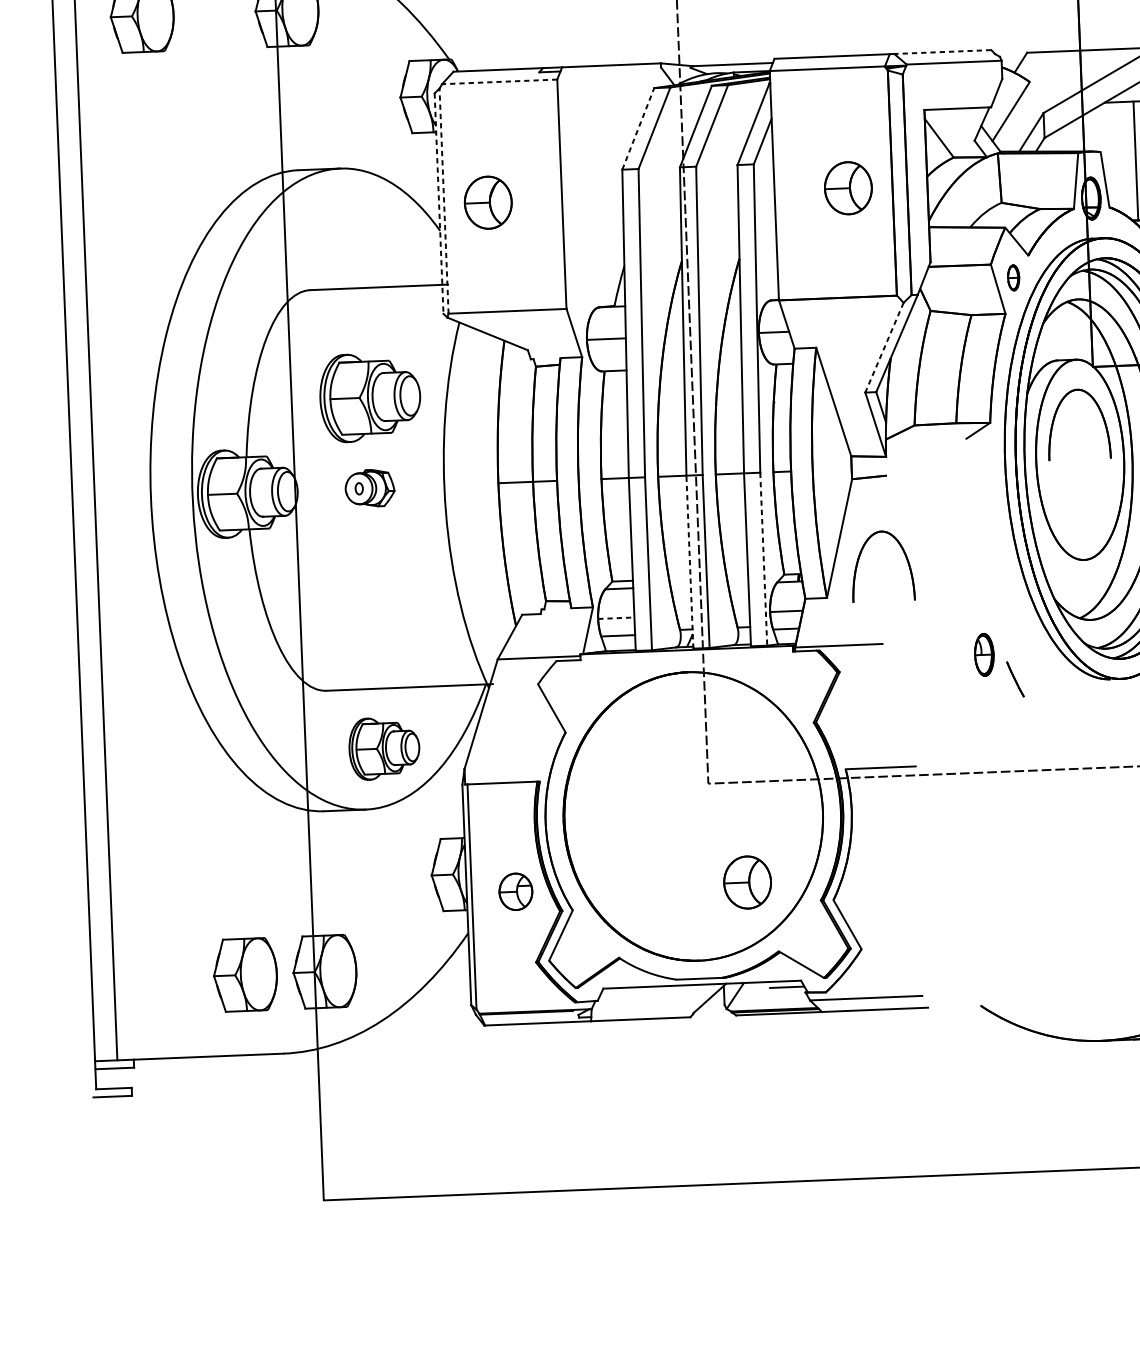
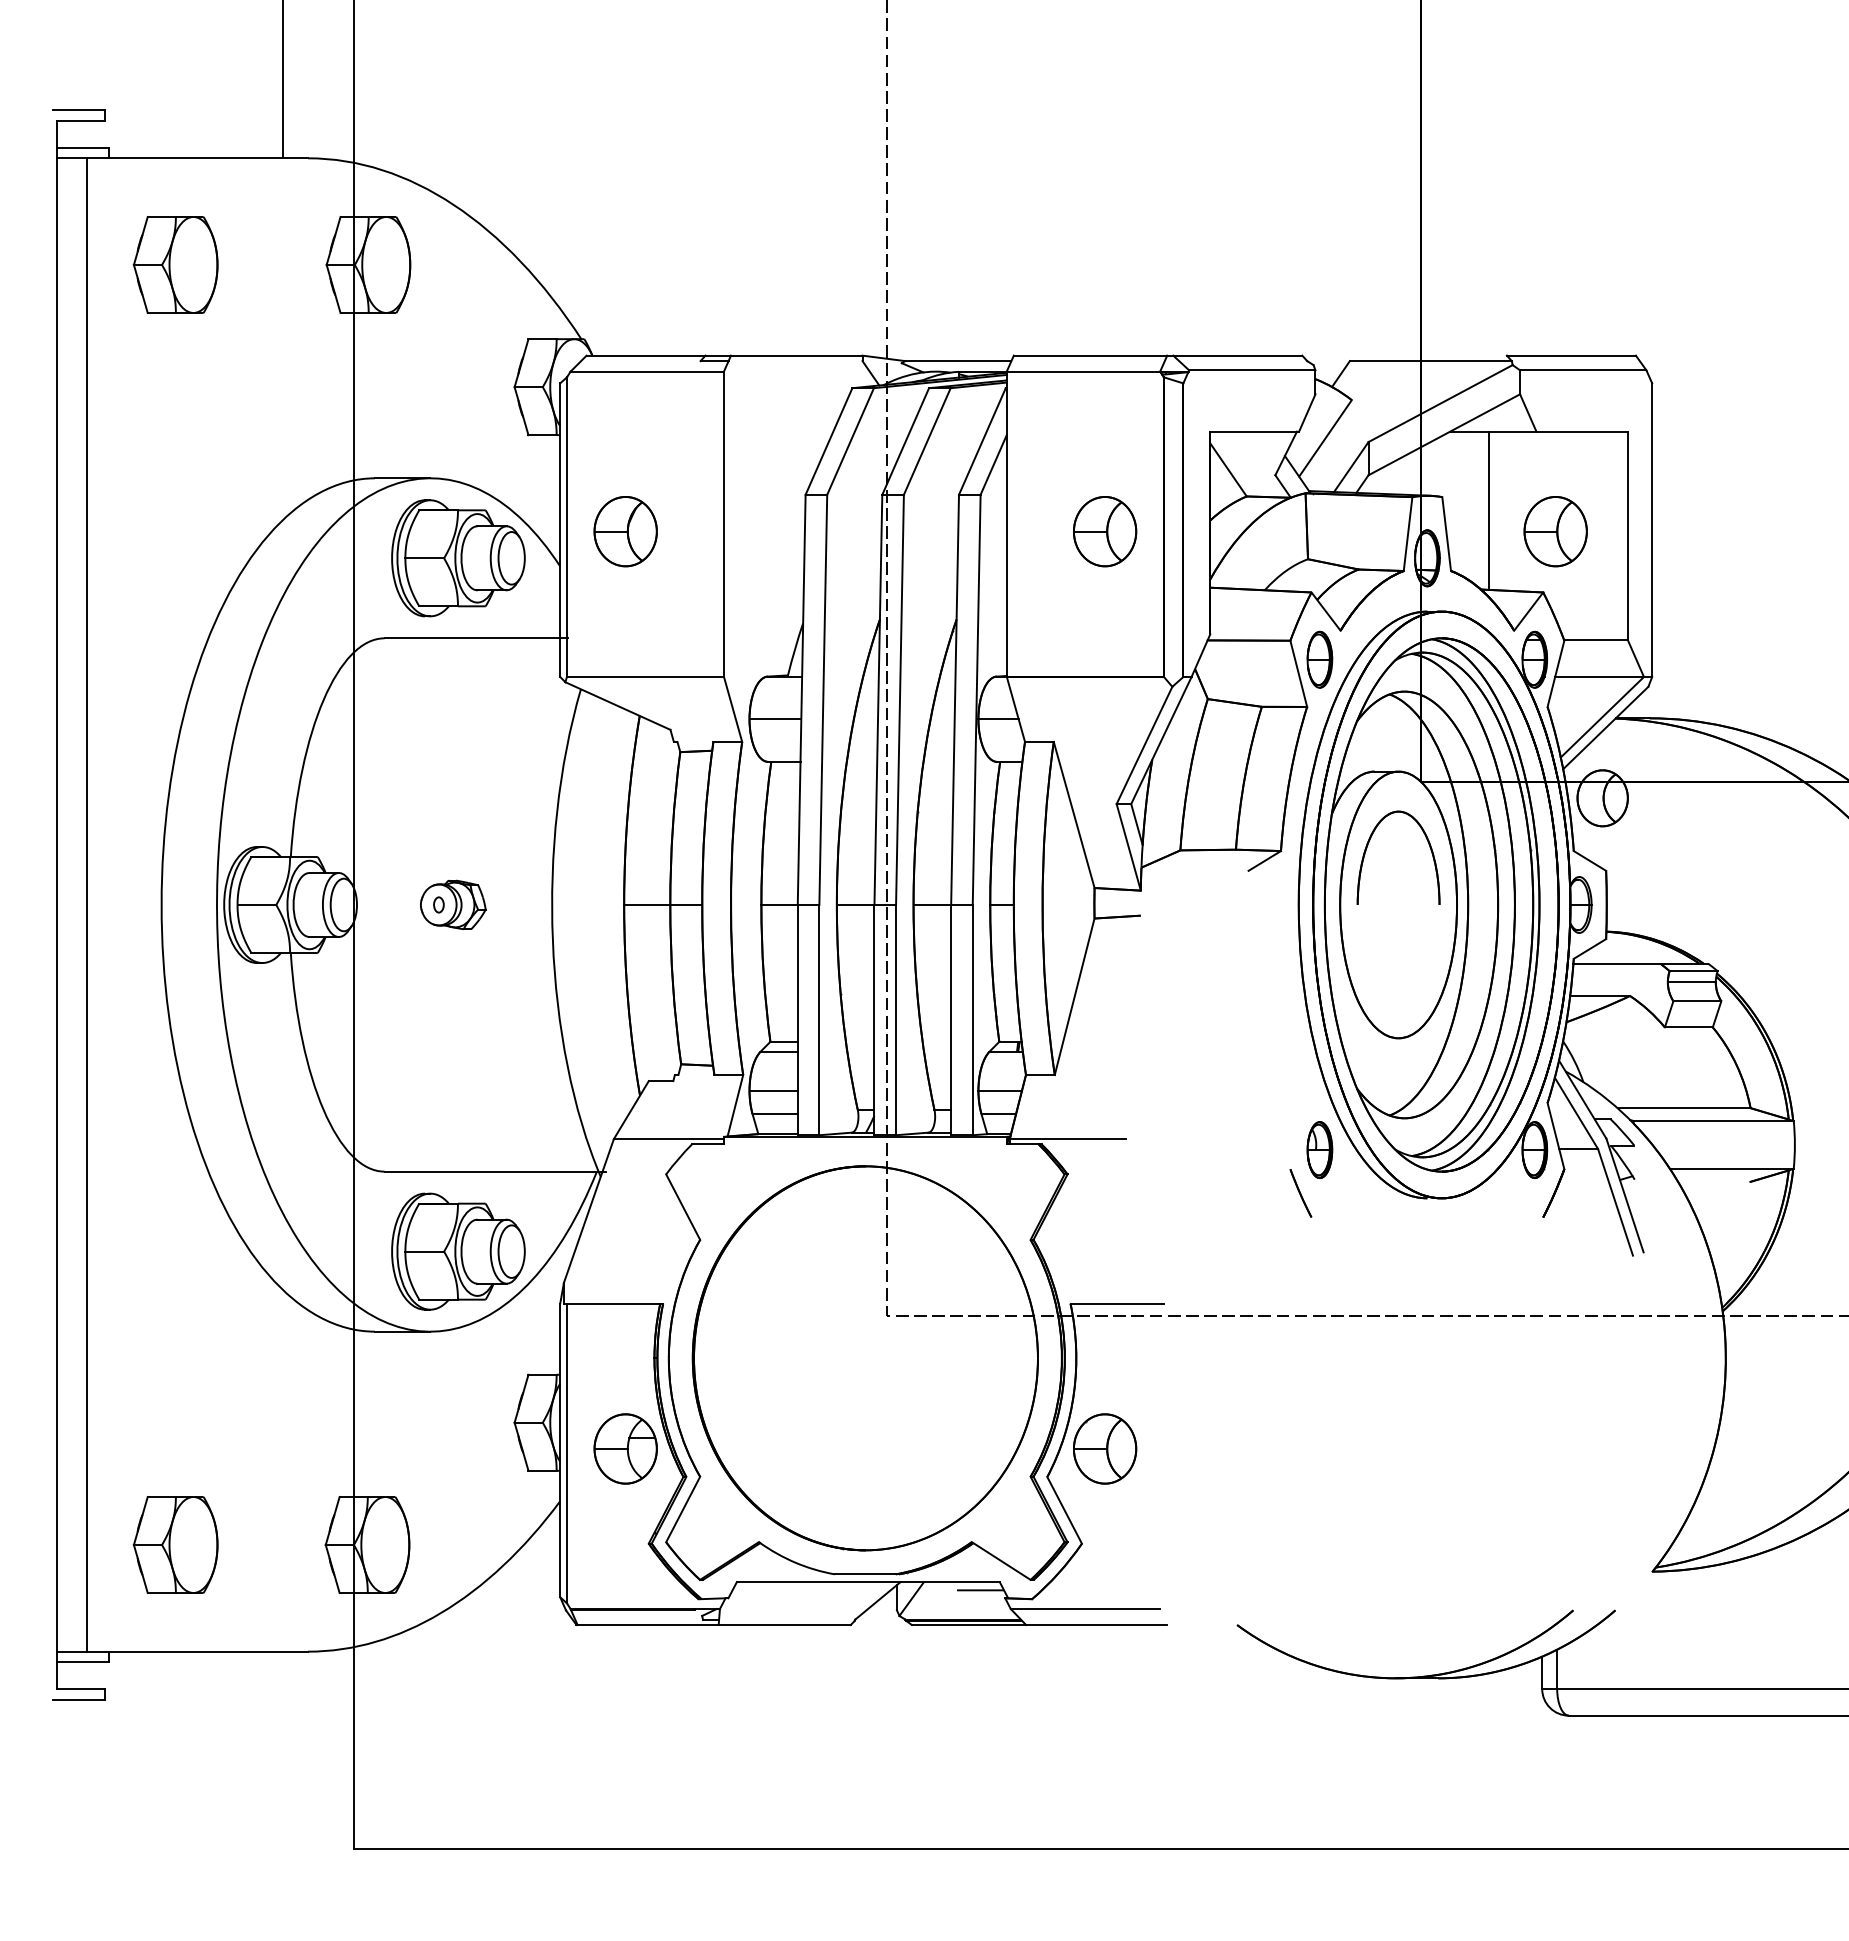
line: (942, 51) -> (1237, 355), dashed -> solid
line: (499, 81) -> (647, 371), dashed -> solid
line: (638, 128) -> (829, 441), dashed -> solid
line: (444, 201) -> (567, 527), dashed -> solid
line: (439, 203) -> (560, 530), dashed -> solid
part: (1013, 277) -> (1319, 659), size x1.67
line: (884, 347) -> (1144, 745), dashed -> solid
part: (370, 397) -> (458, 558), moved
line: (763, 559) -> (972, 1020), dashed -> solid
part: (859, 560) -> (1099, 1026), removed
line: (689, 561) -> (874, 1019), dashed -> solid
line: (616, 618) -> (774, 1090), dashed -> solid
part: (984, 654) -> (1319, 1149), moved
part: (384, 748) -> (458, 1251), size x1.43
part: (747, 882) -> (1105, 1448), moved
part: (515, 891) -> (625, 1448), size x1.43
part: (245, 974) -> (175, 1544), moved

